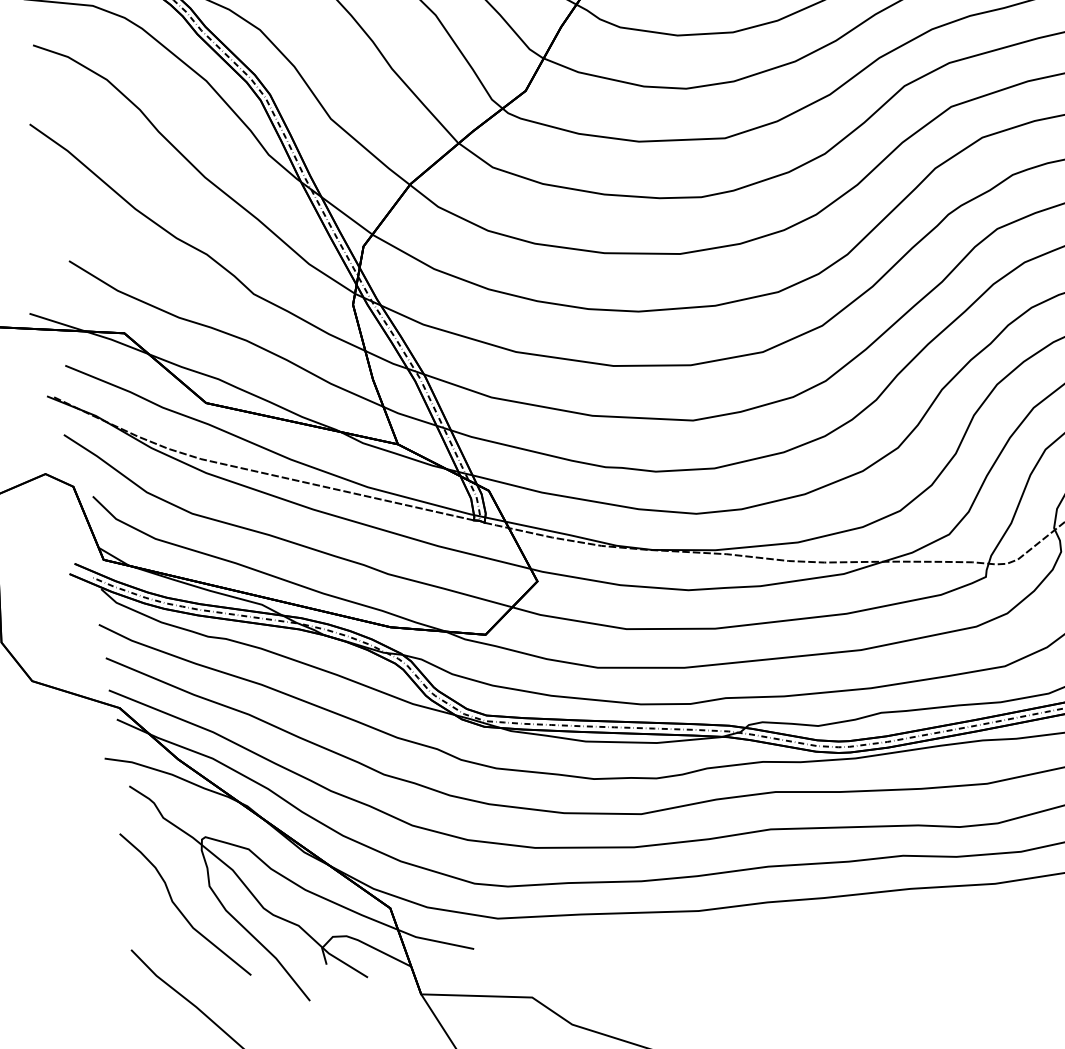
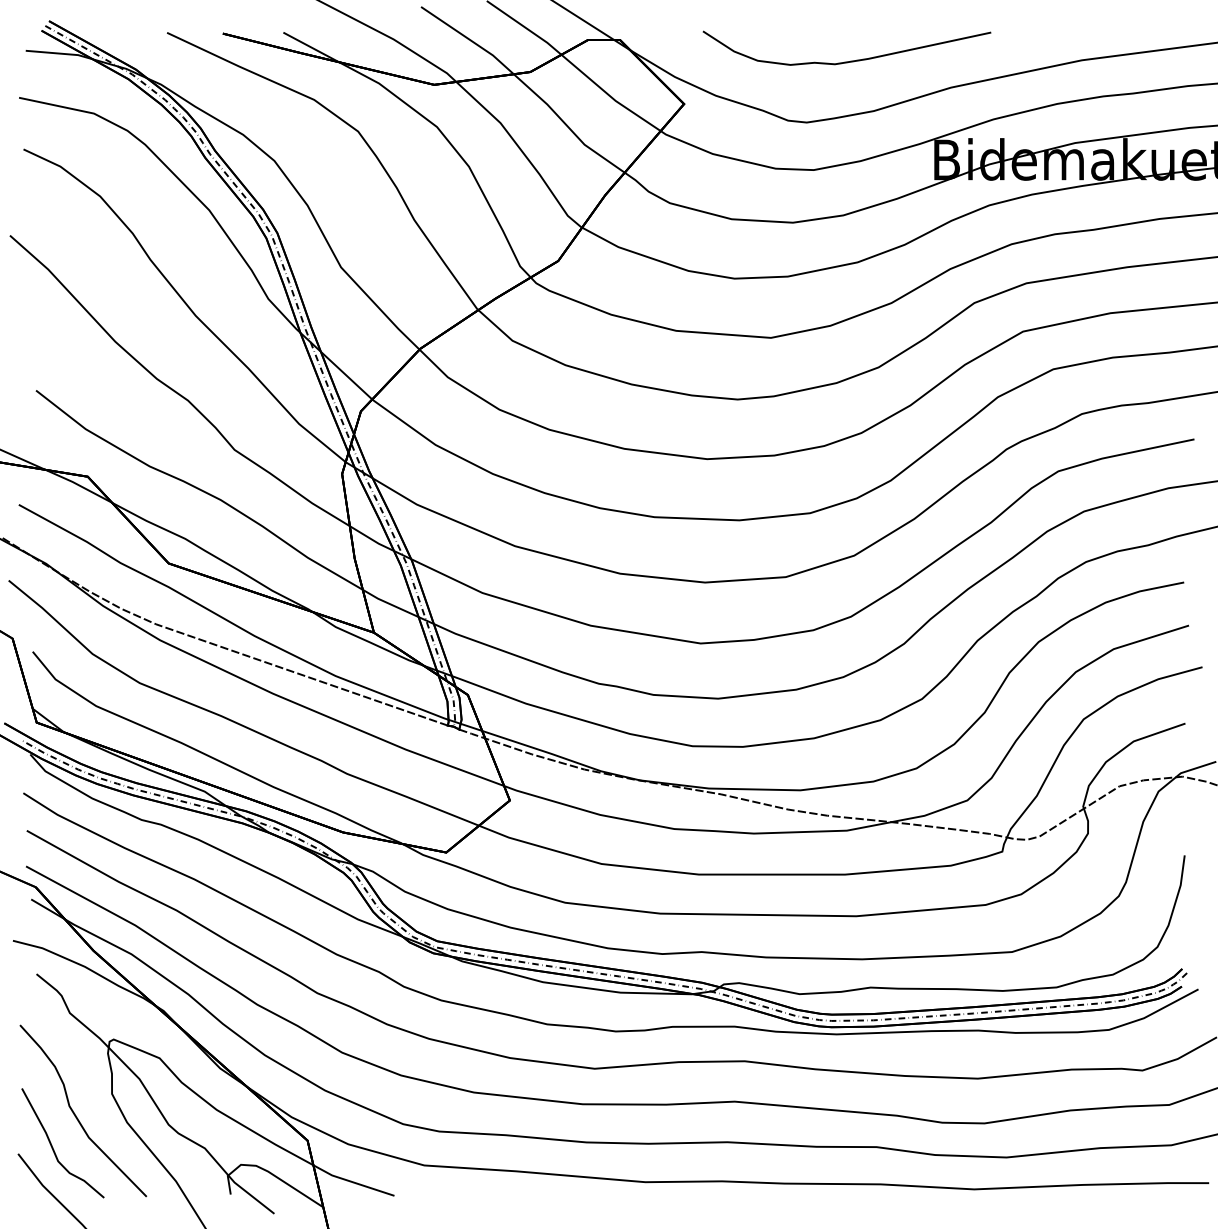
curve: (162, 940) -> (53, 1147), added

